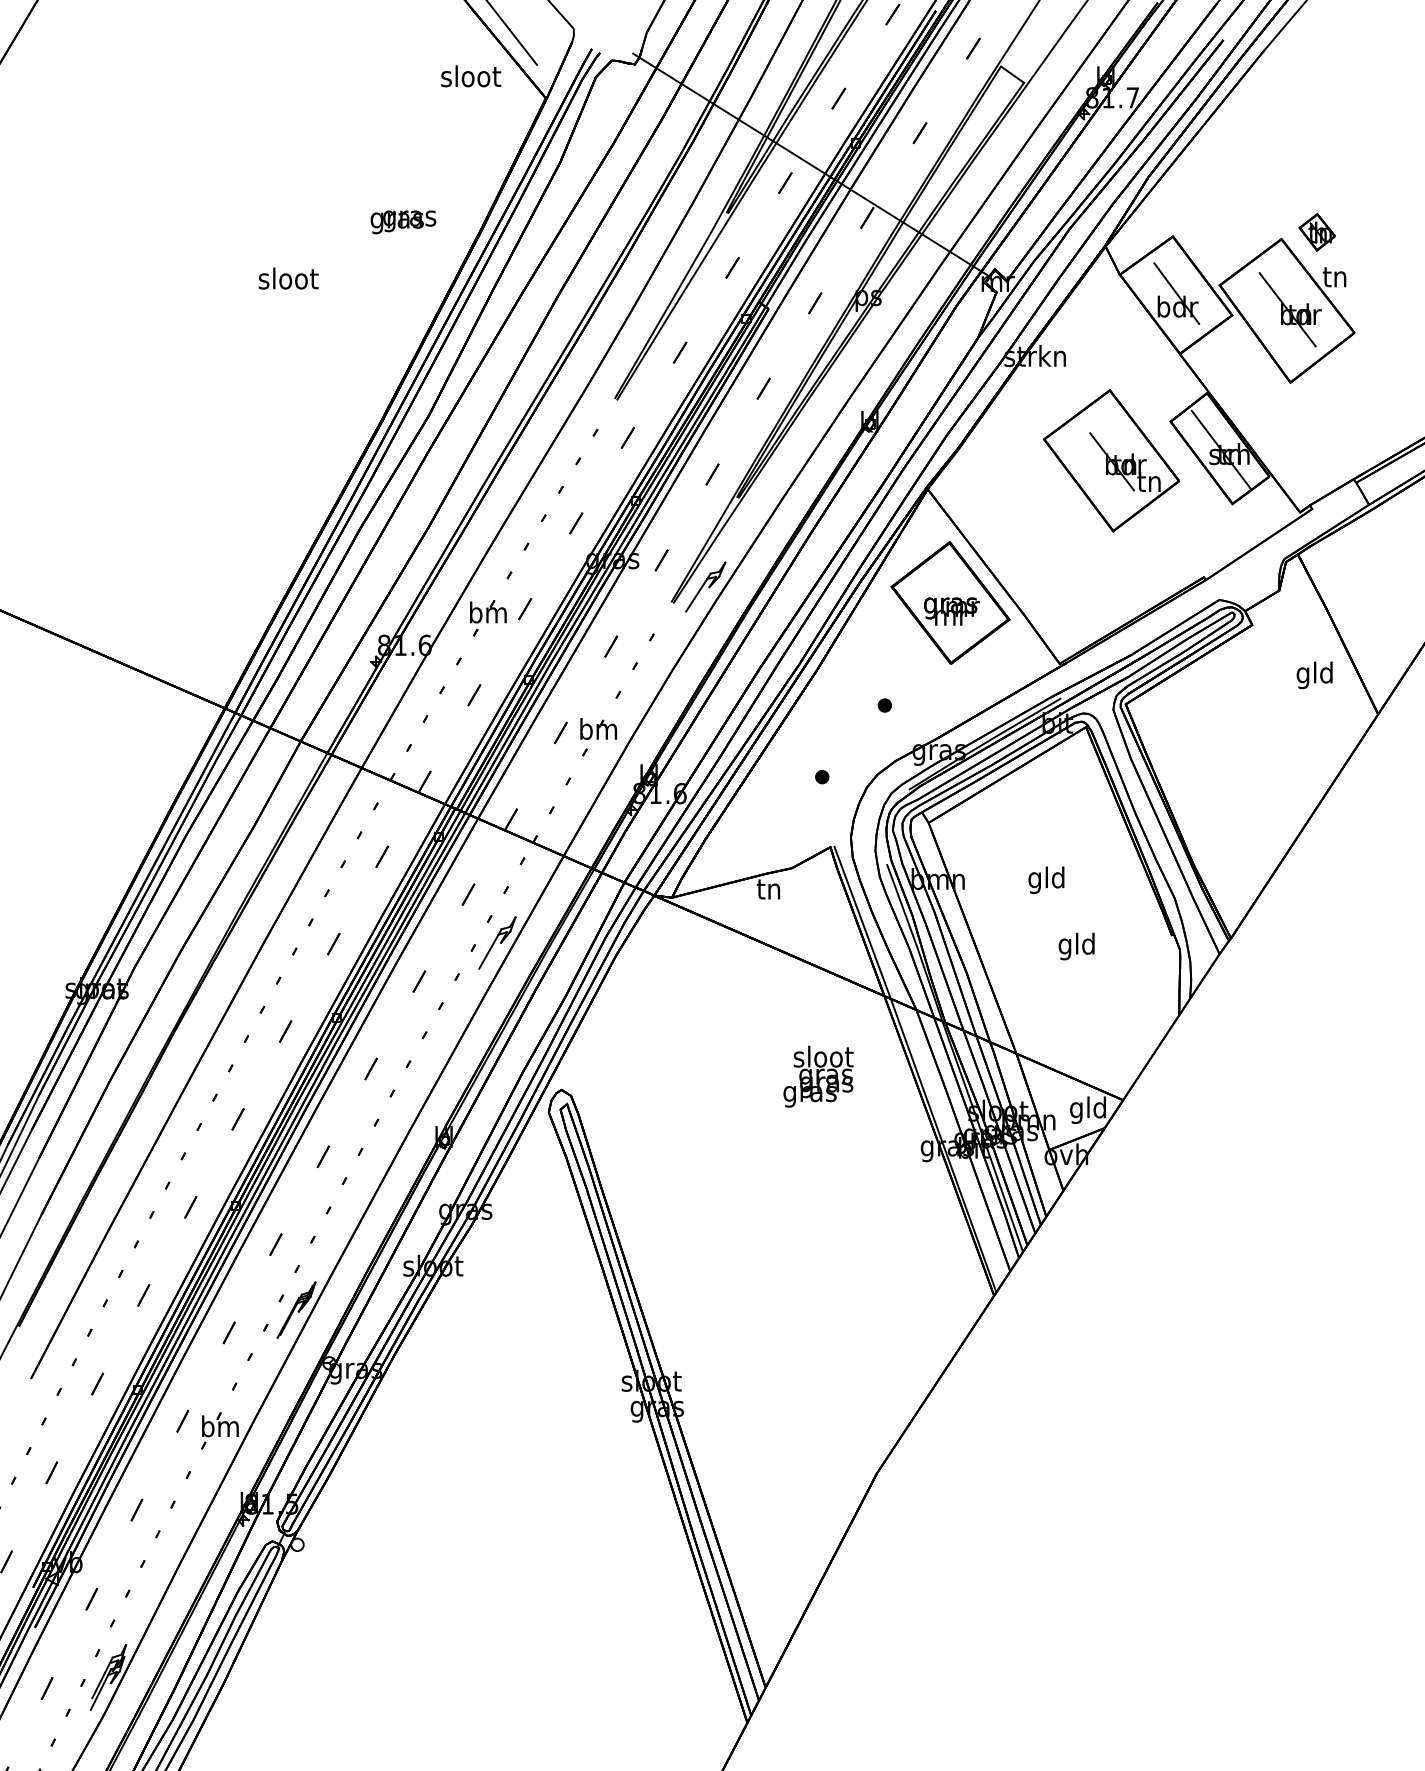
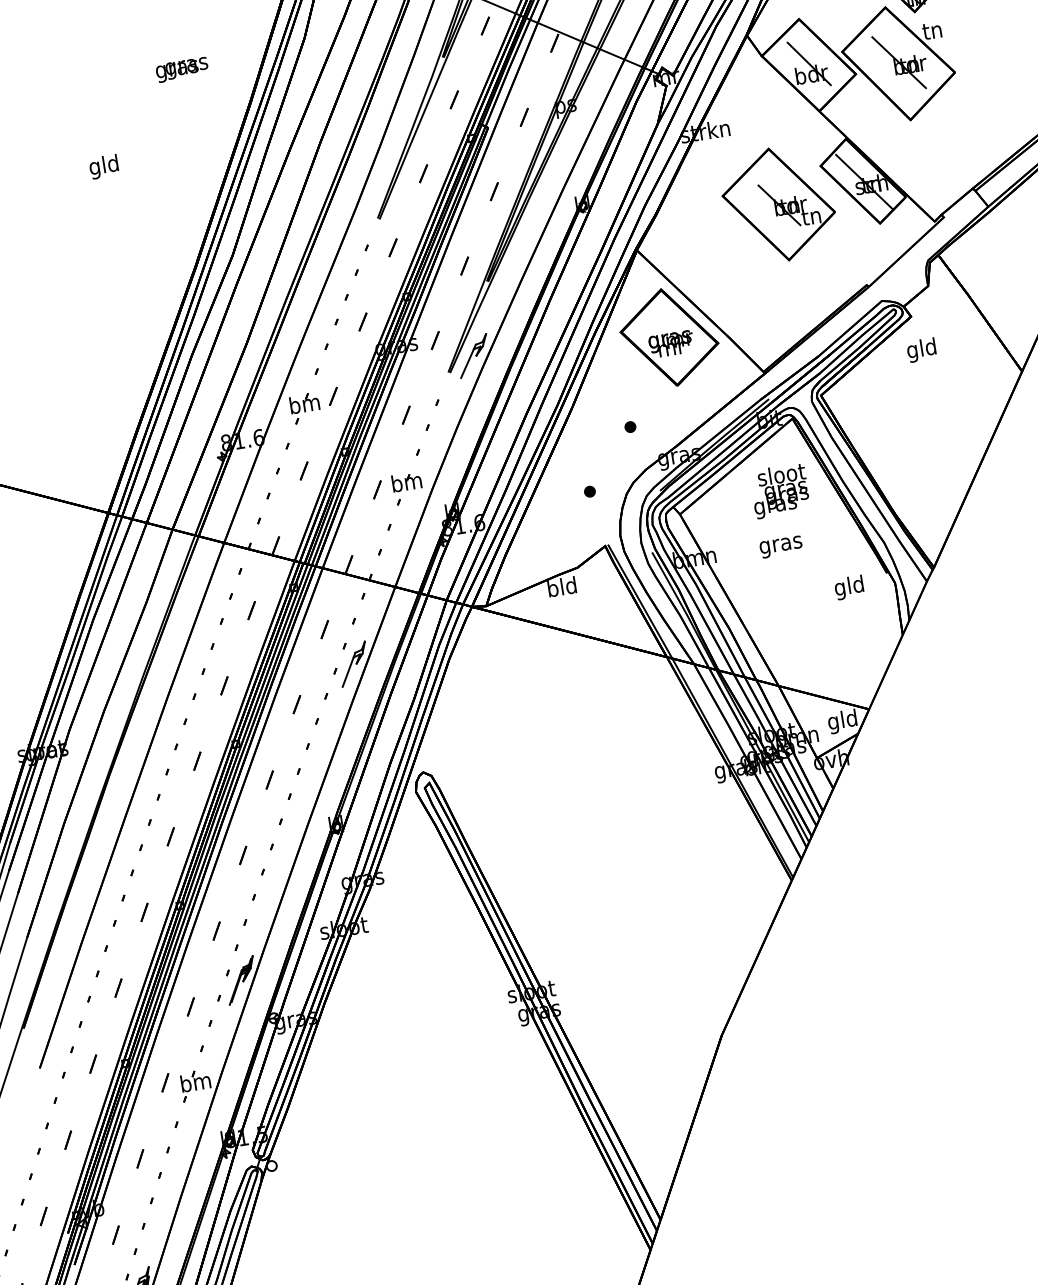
text: (403, 222) -> (182, 70), moved
text: (288, 281) -> (104, 167), sloot -> gld
text: (1314, 675) -> (921, 350), moved
text: (1046, 879) -> (780, 544), gld -> gras
text: (768, 888) -> (561, 586), tn -> bld
text: (1076, 946) -> (849, 587), moved
text: (818, 1076) -> (780, 490), moved

